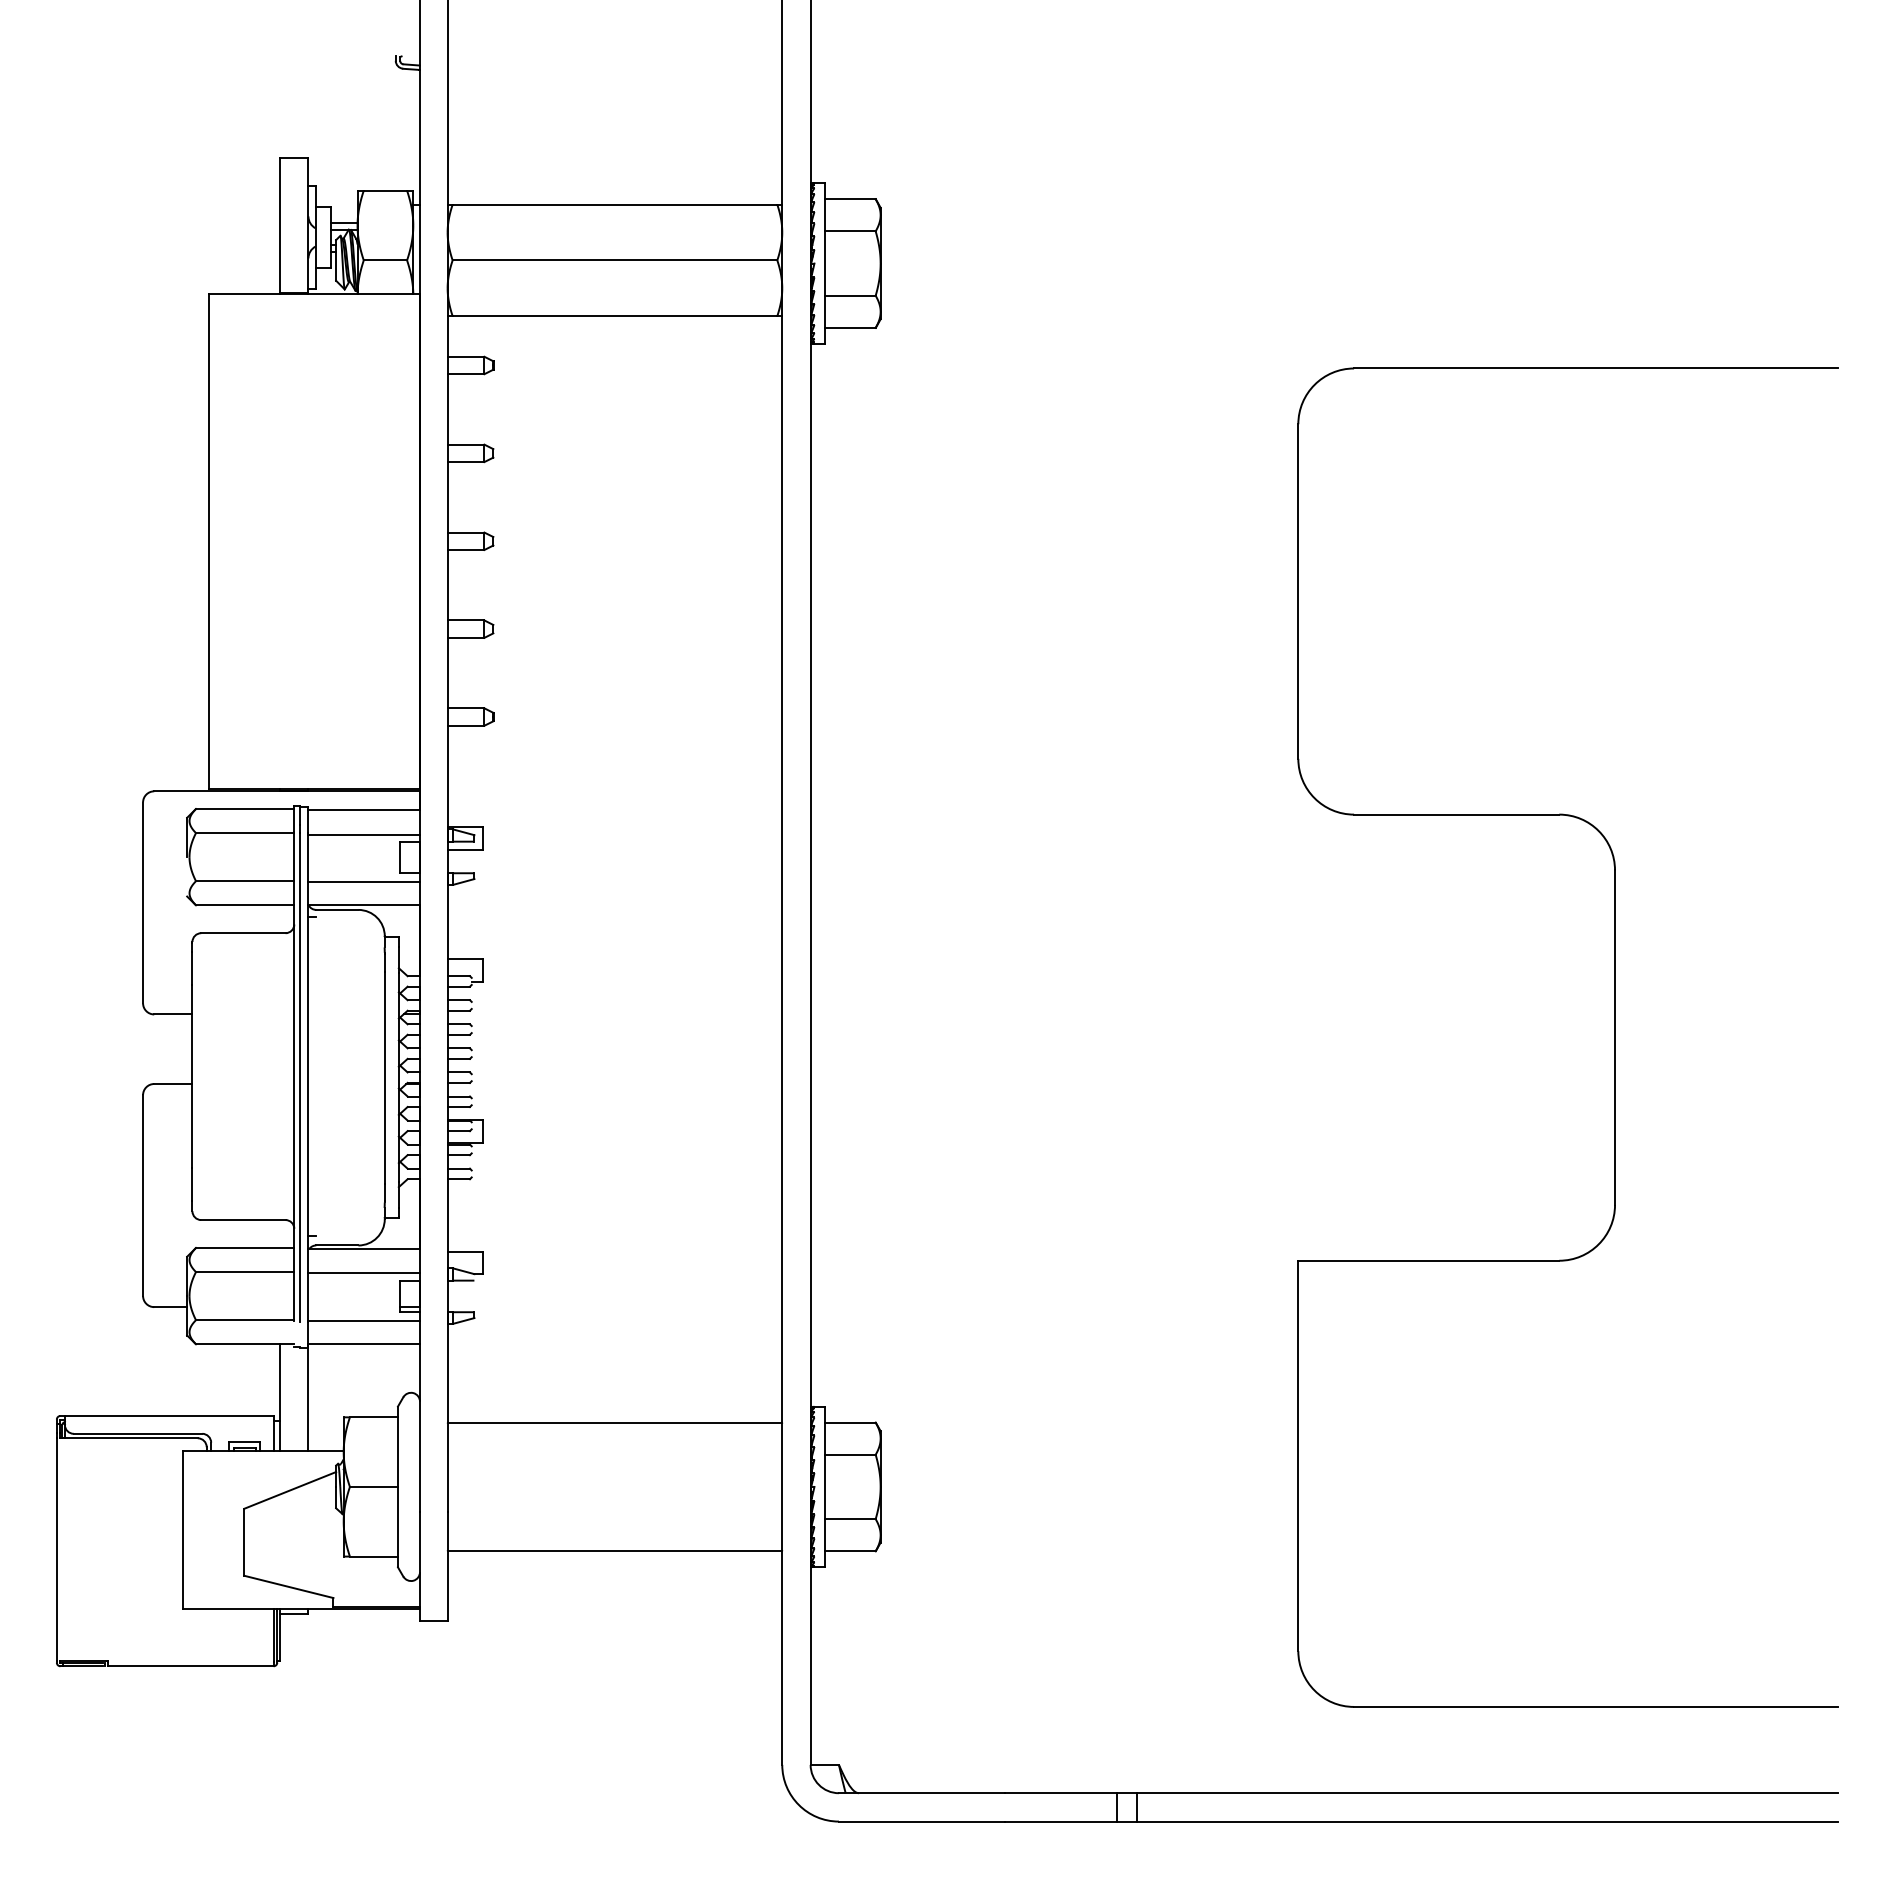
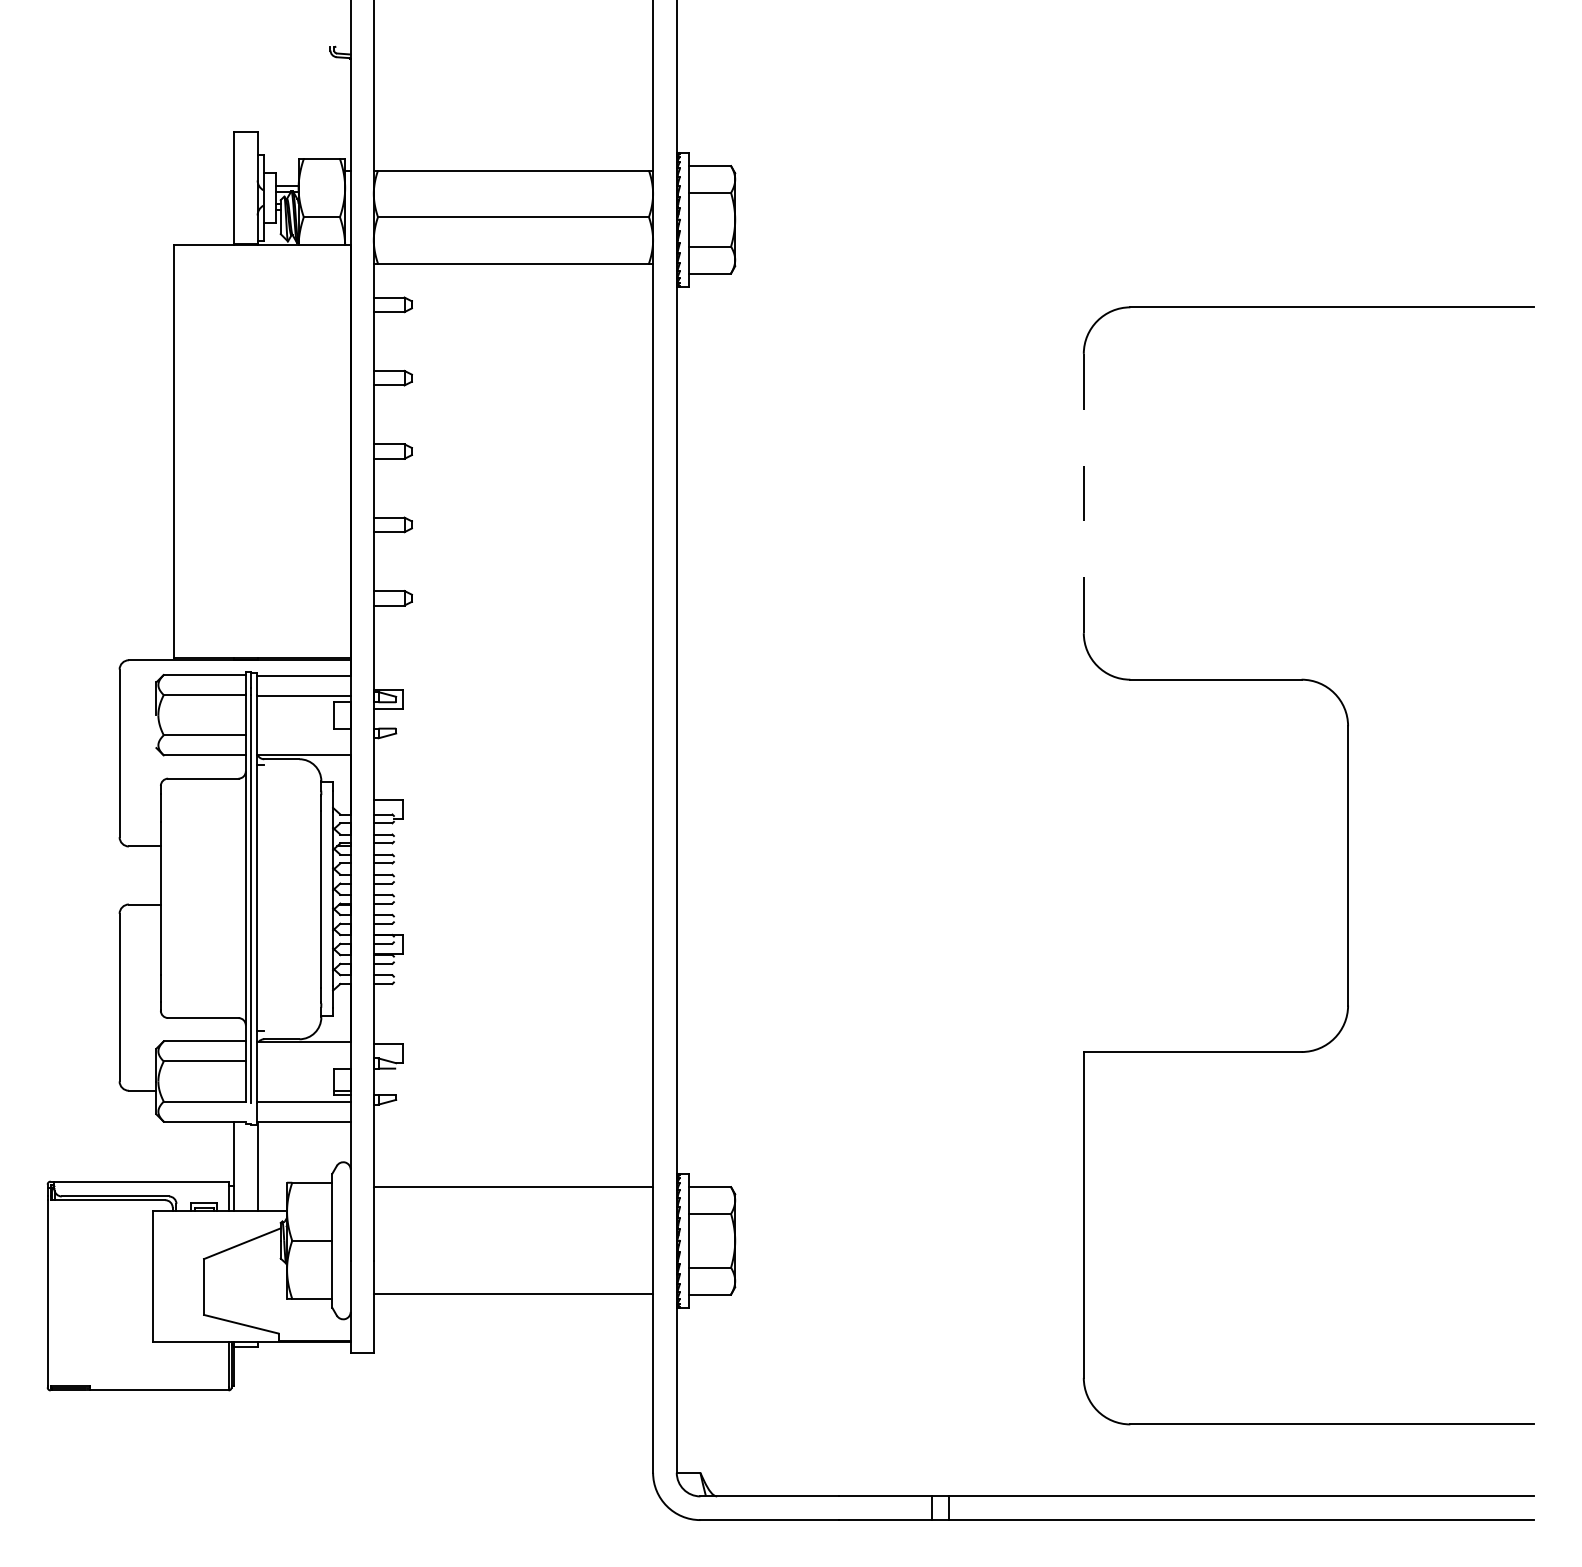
line: (1298, 592) -> (1083, 494), solid -> dashed
line: (363, 881) -> (303, 735), removed
line: (363, 1273) -> (303, 1062), removed

